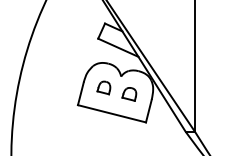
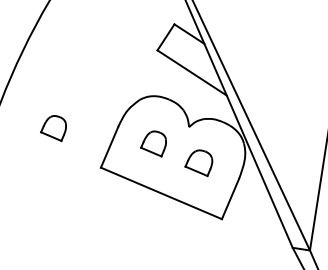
part: (49, 87) -> (53, 126), added

